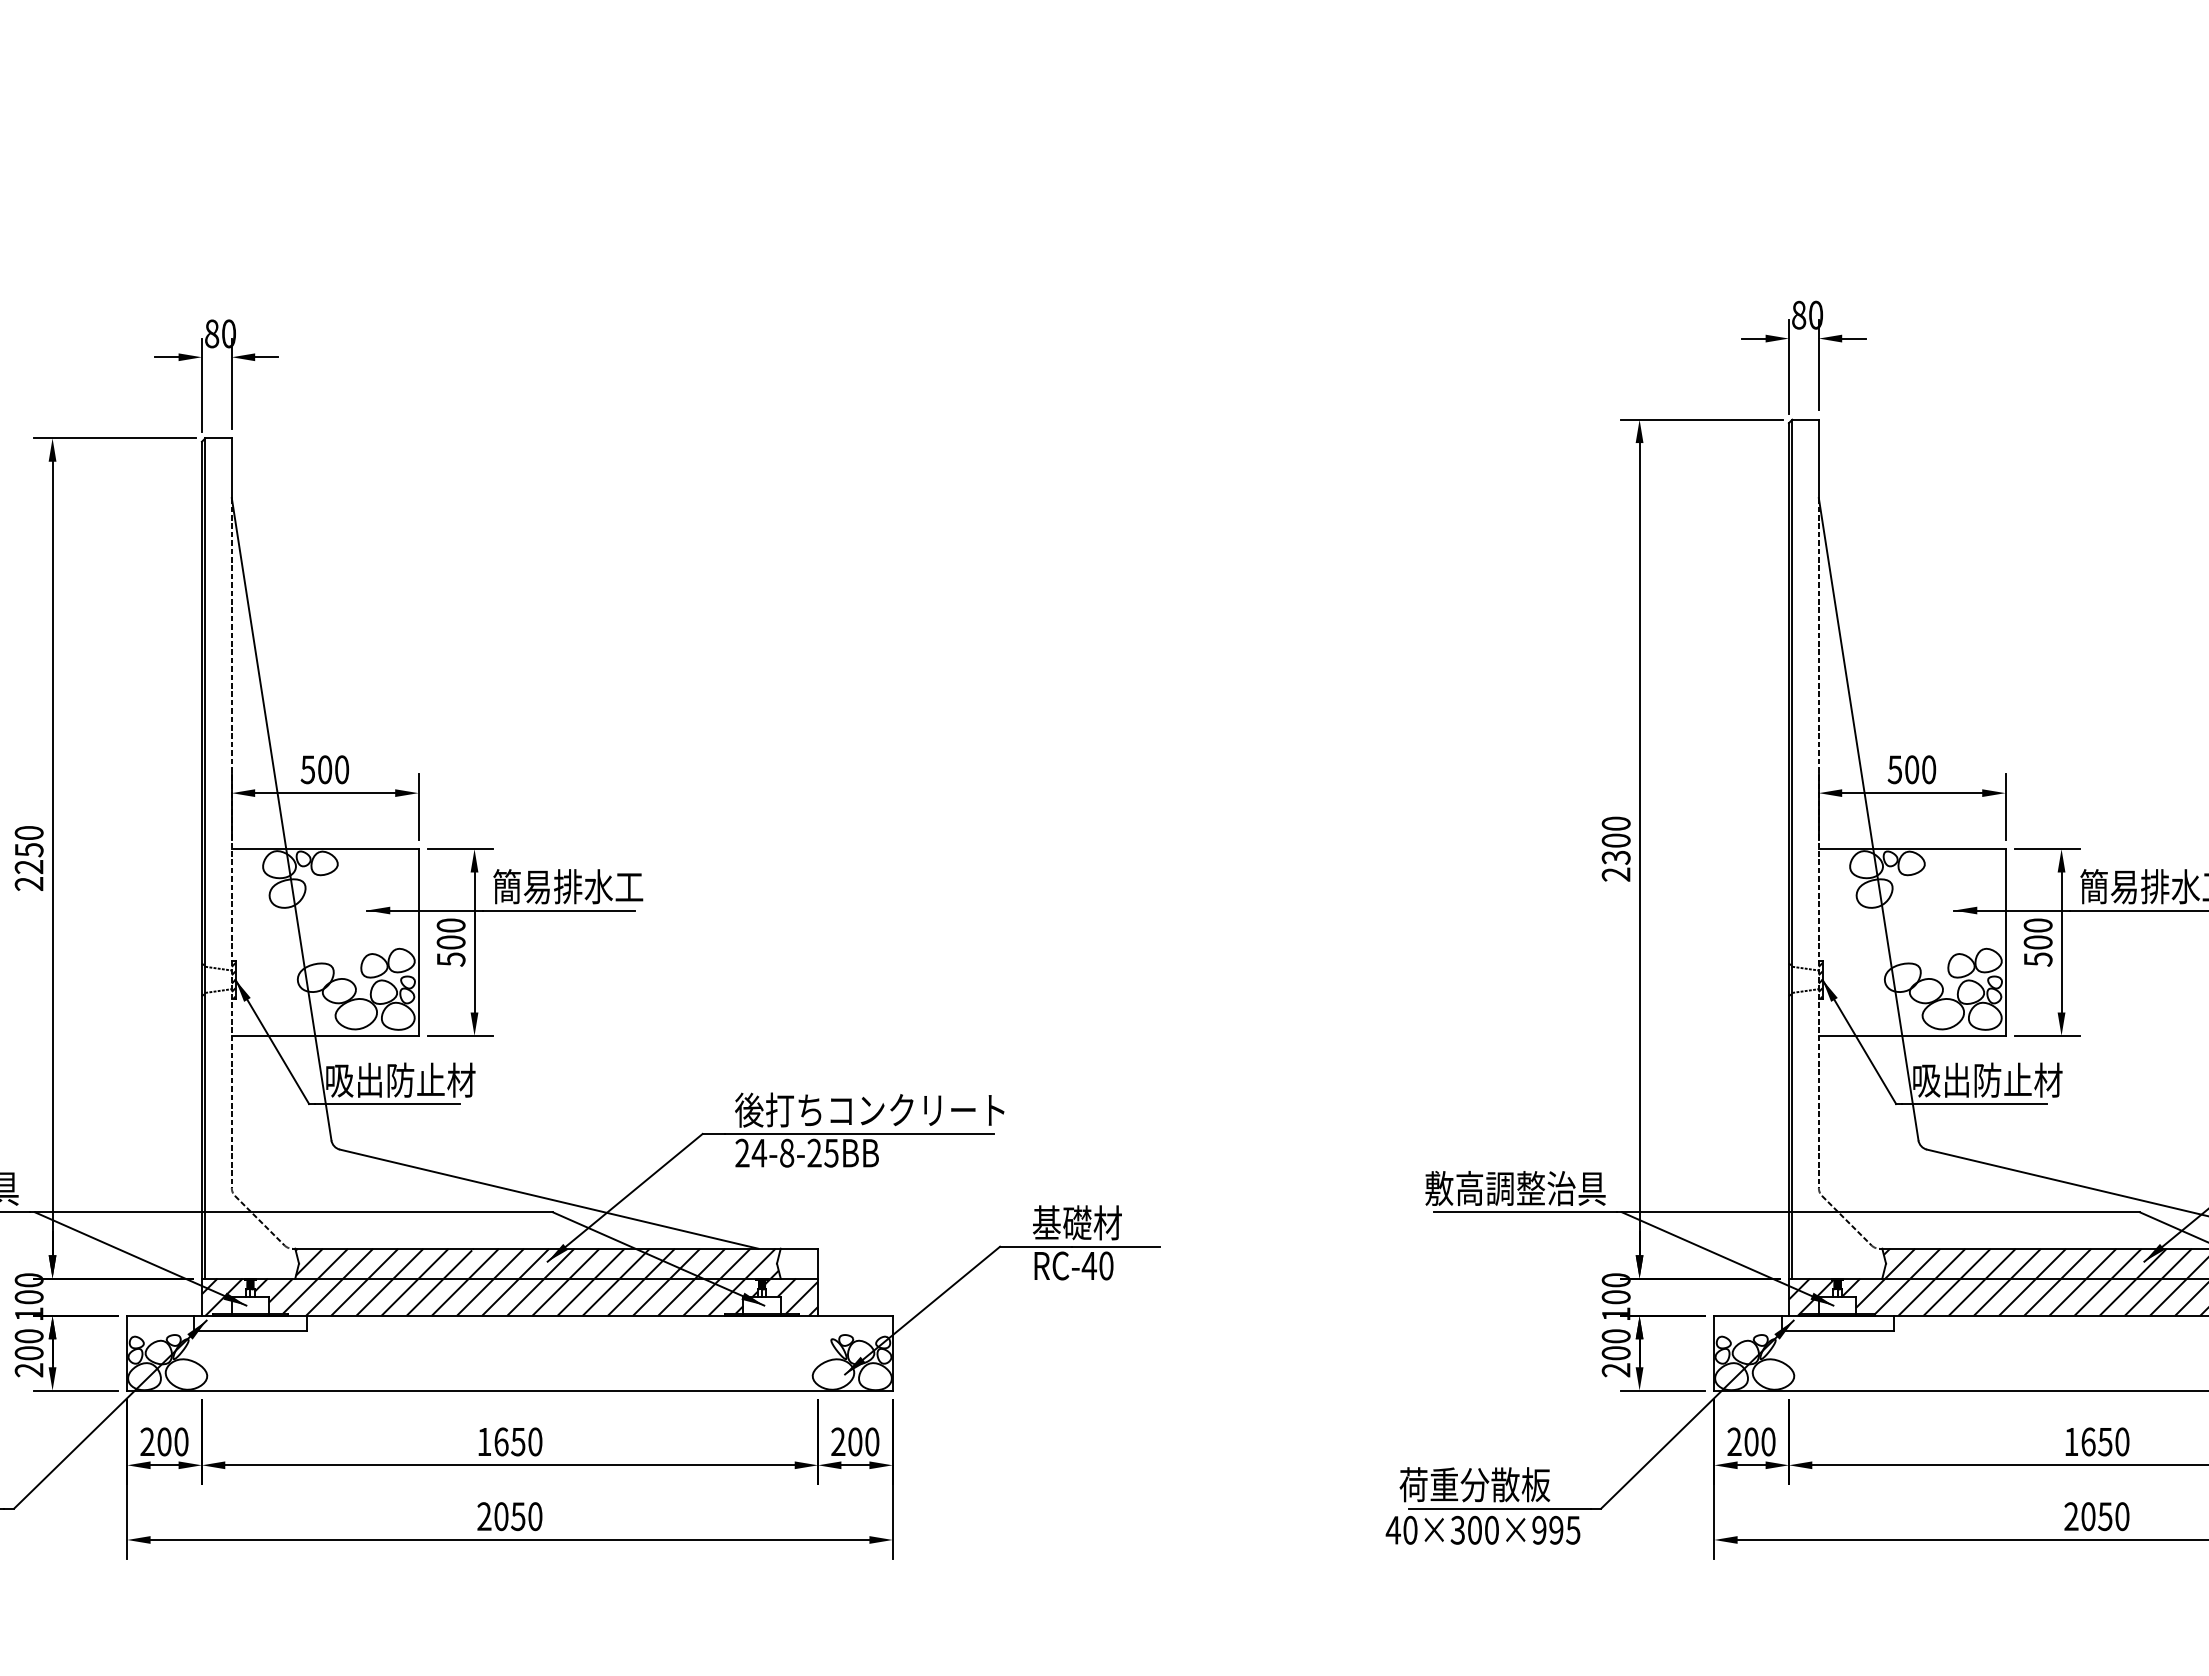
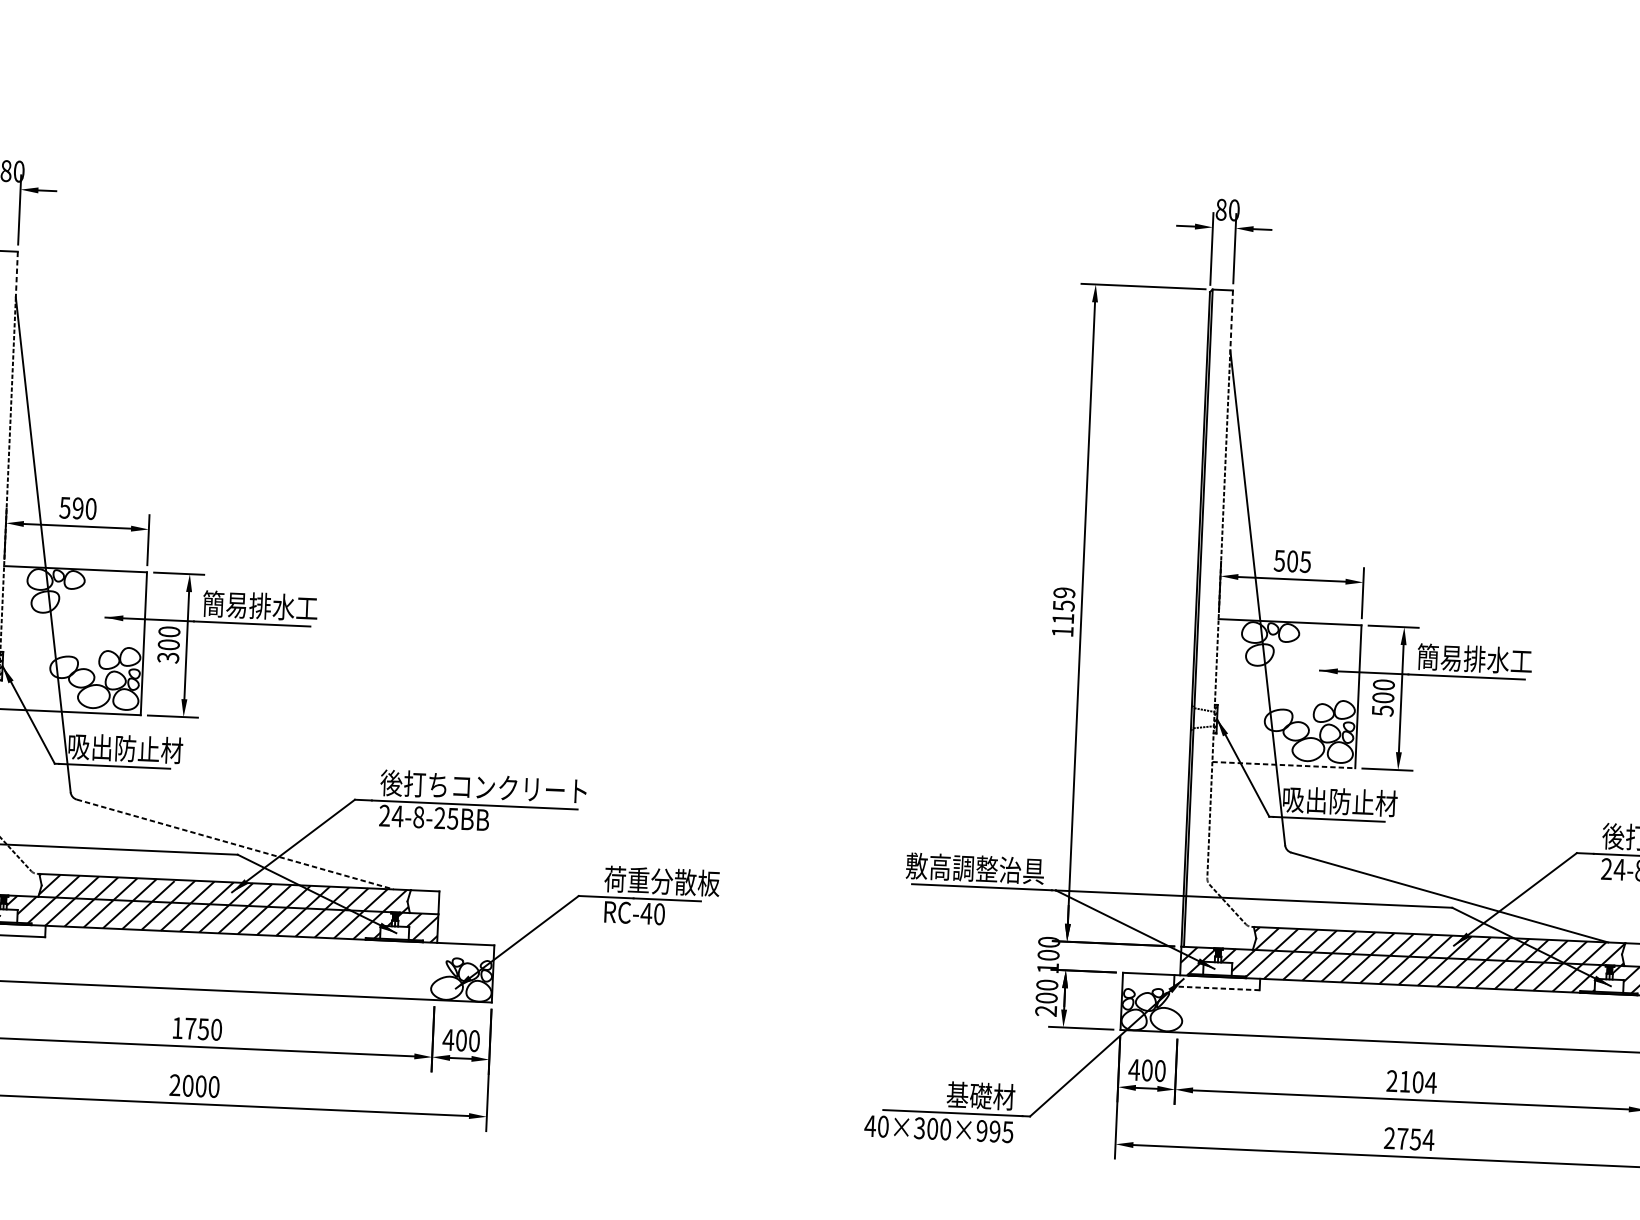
line: (1818, 459) -> (1231, 320), solid -> dashed
line: (231, 468) -> (16, 274), solid -> dashed
text: (325, 769) -> (78, 508), 500 -> 590
text: (1928, 769) -> (1305, 561), 500 -> 505
text: (1615, 848) -> (1063, 611), 2300 -> 1159
text: (450, 959) -> (167, 657), 500 -> 300
line: (1912, 1035) -> (1284, 764), solid -> dashed
line: (549, 1199) -> (235, 844), solid -> dashed
text: (1107, 1222) -> (661, 881), 基礎材 -> 荷重分散板
line: (1837, 1330) -> (1216, 988), solid -> dashed
text: (501, 1441) -> (190, 1028), 1650 -> 1750
text: (837, 1441) -> (447, 1039), 200 -> 400
text: (1734, 1441) -> (1134, 1069), 200 -> 400
text: (2096, 1441) -> (1411, 1081), 1650 -> 2104
text: (1489, 1484) -> (945, 1094), 荷重分散板 -> 基礎材
text: (518, 1516) -> (201, 1086), 2050 -> 2000
text: (2105, 1516) -> (1415, 1139), 2050 -> 2754

